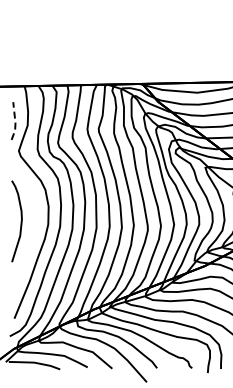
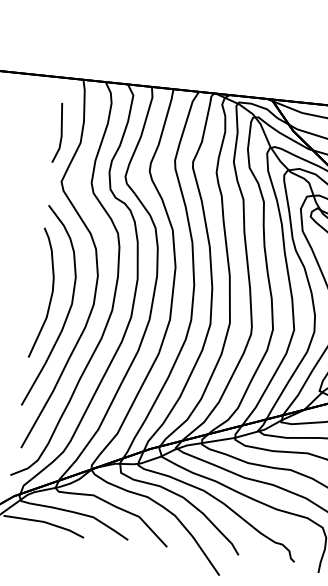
line: (15, 122) -> (61, 135), dashed -> solid
curve: (32, 230) -> (67, 311), added

